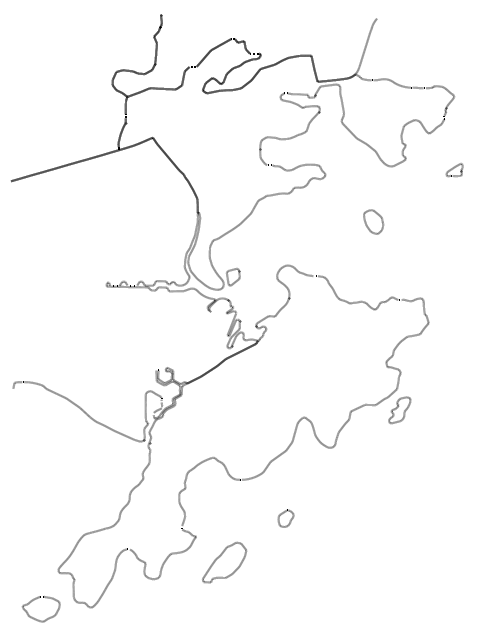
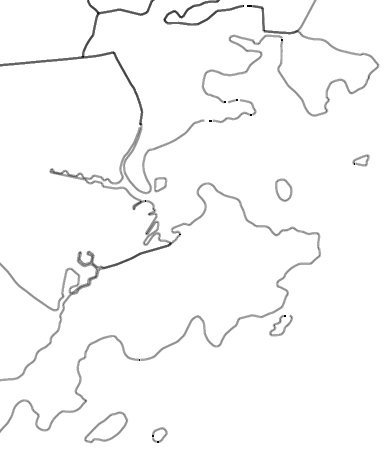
part: (454, 170) -> (360, 159), moved
part: (373, 221) -> (283, 189), moved
part: (285, 518) -> (159, 434), moved

